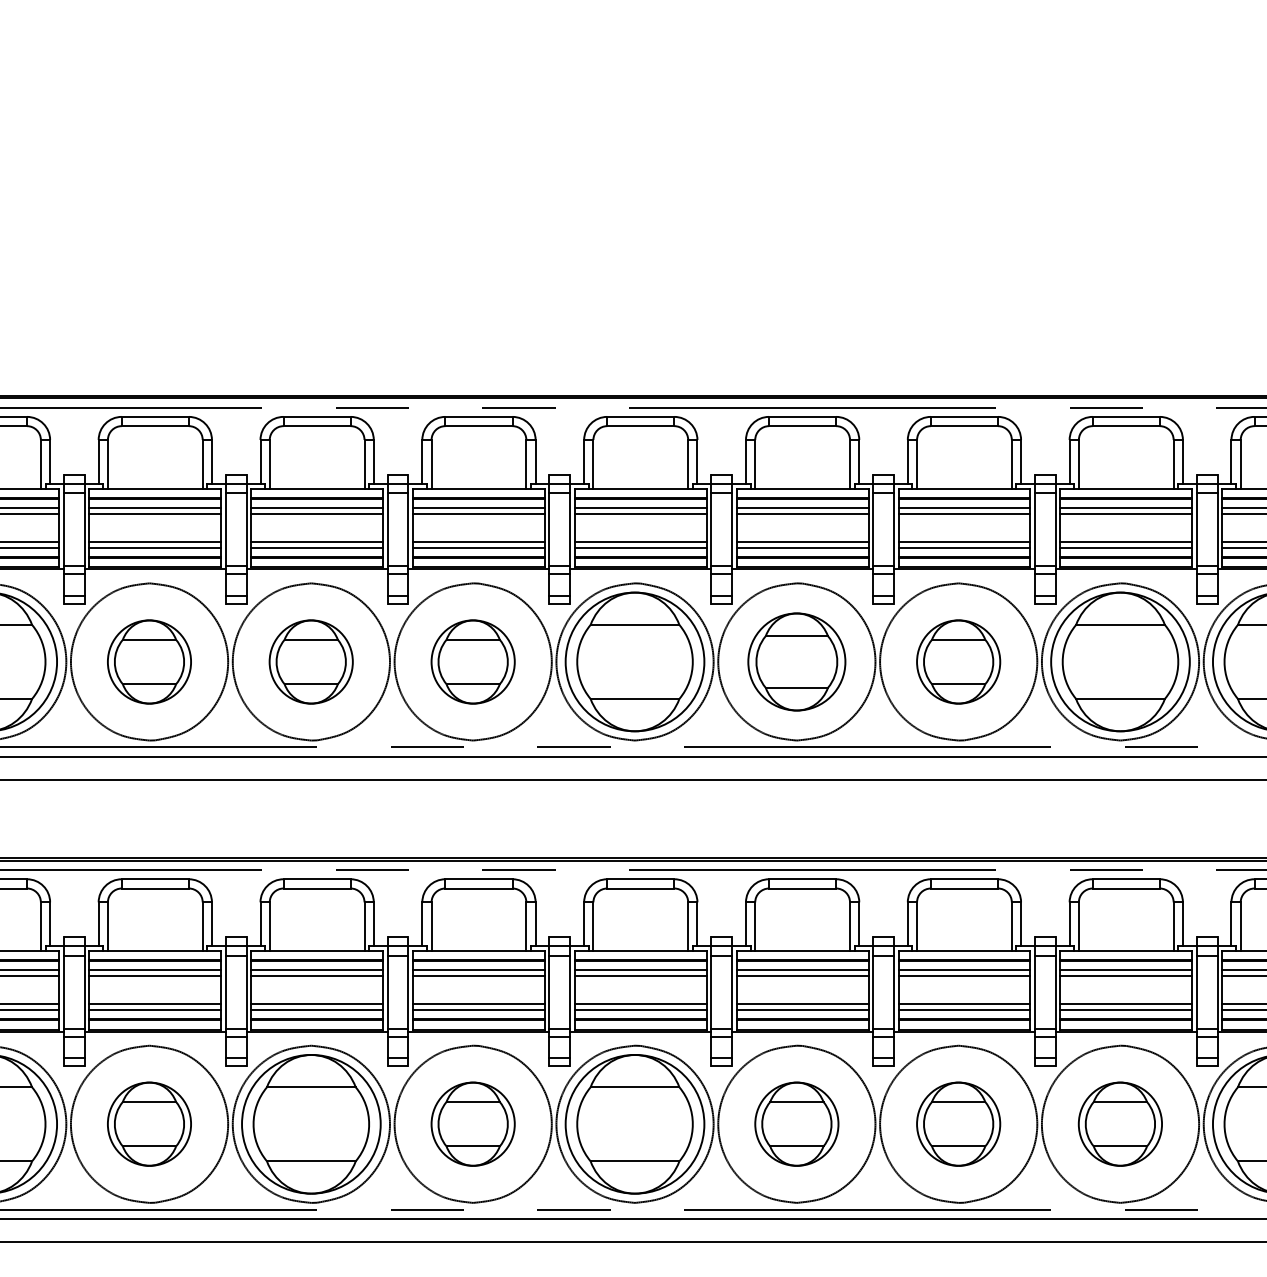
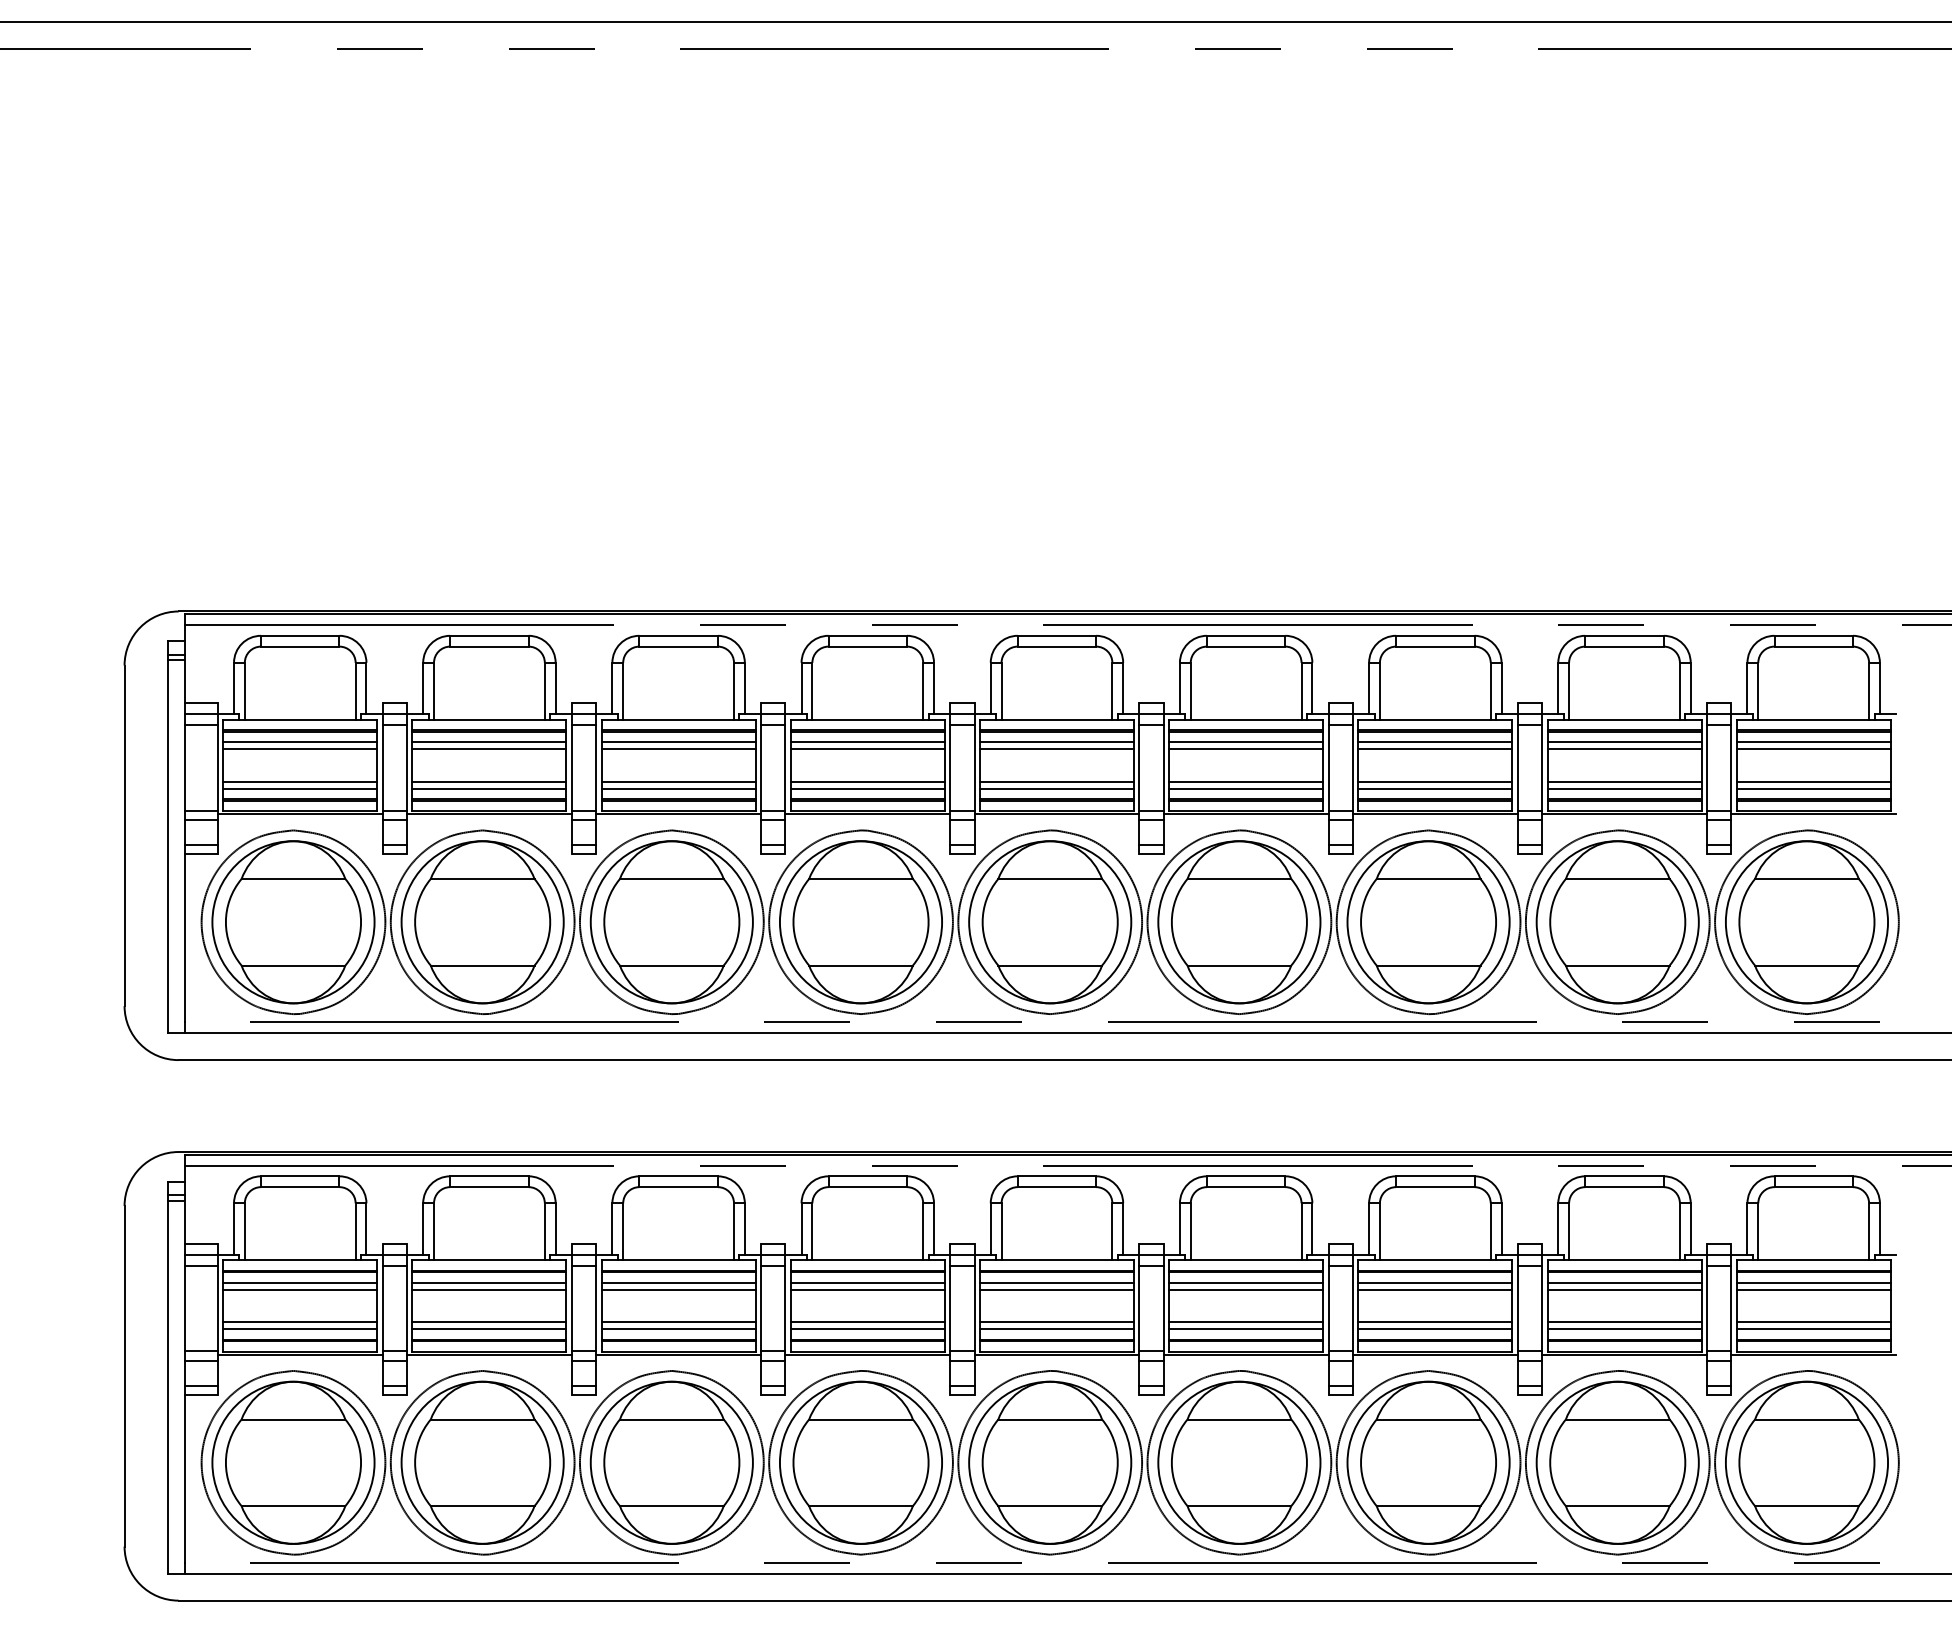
part: (149, 662) -> (482, 922), size x1.67
part: (311, 662) -> (671, 922), size x1.67
part: (472, 662) -> (860, 922), size x1.67
part: (796, 662) -> (1239, 922), size x1.43
part: (958, 662) -> (1428, 922), size x1.67
part: (149, 1124) -> (482, 1462), size x1.67
part: (472, 1124) -> (860, 1462), size x1.67
part: (796, 1124) -> (1239, 1462), size x1.67
part: (958, 1124) -> (1428, 1462), size x1.67
part: (1120, 1124) -> (1617, 1462), size x1.67

